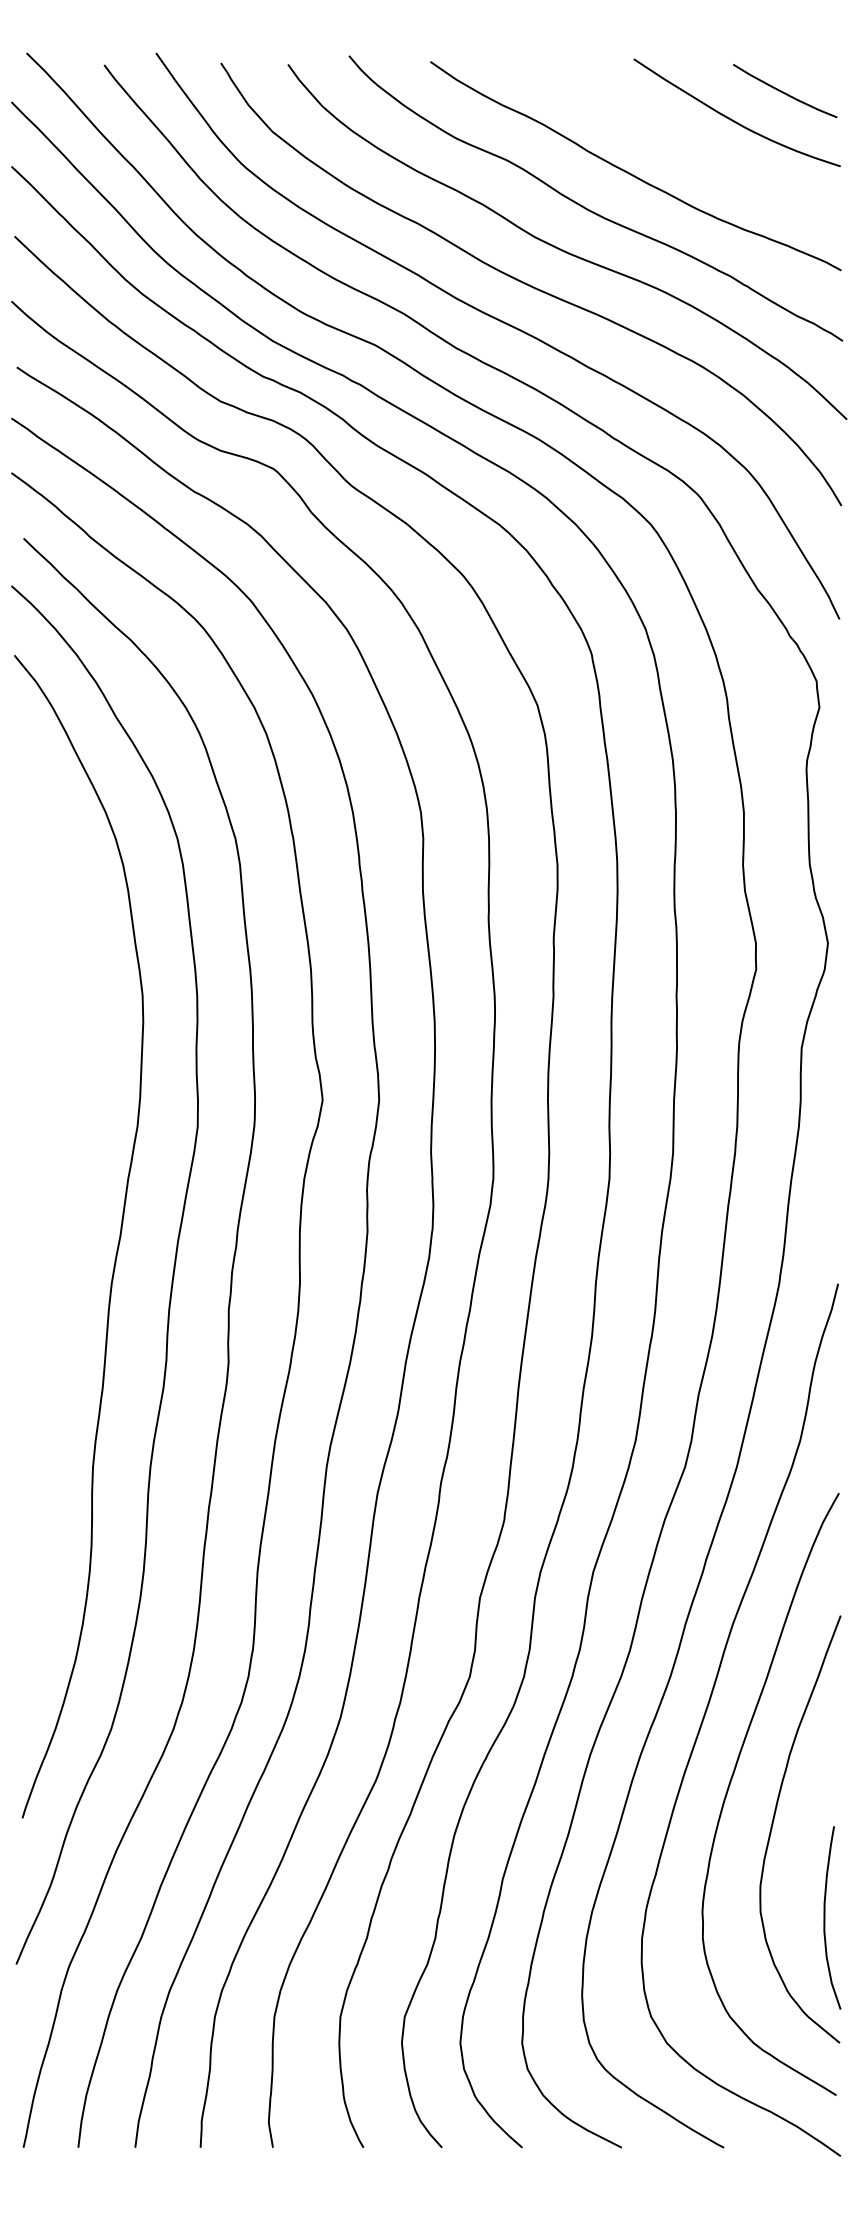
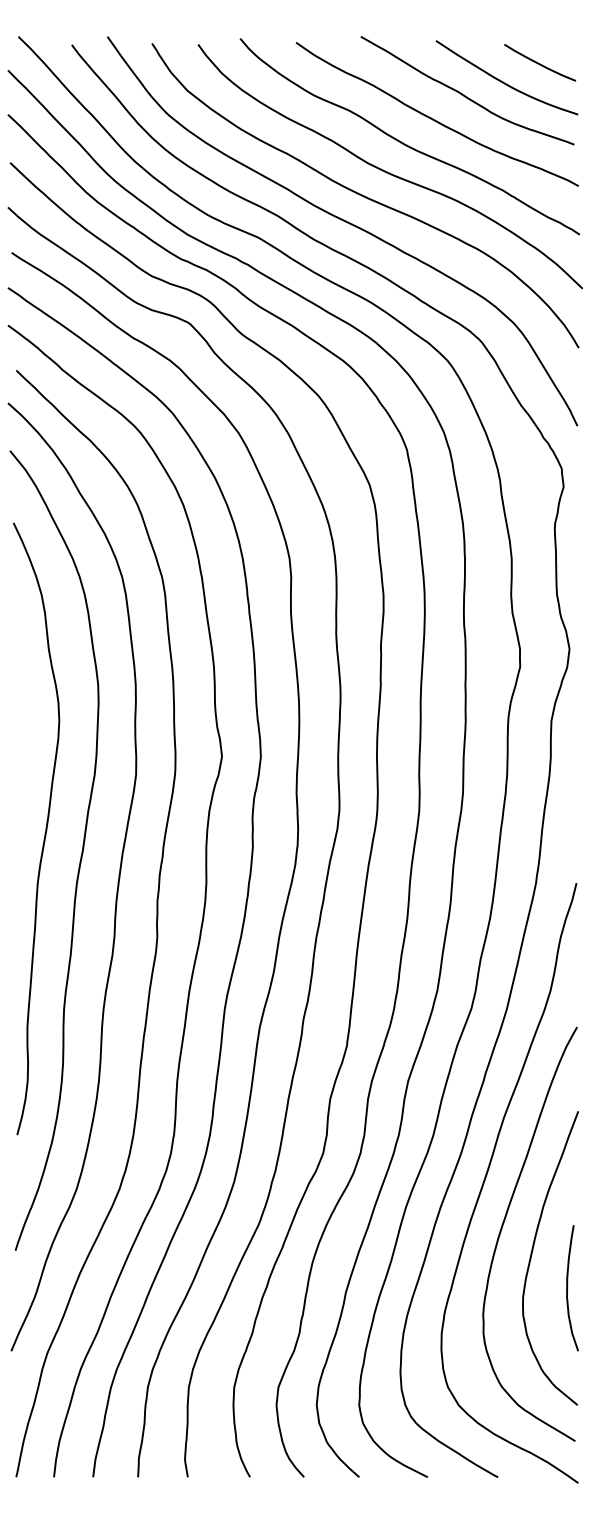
curve: (675, 137) -> (464, 94), added
curve: (66, 1204) -> (45, 828), added
curve: (826, 1913) -> (568, 1285), moved

